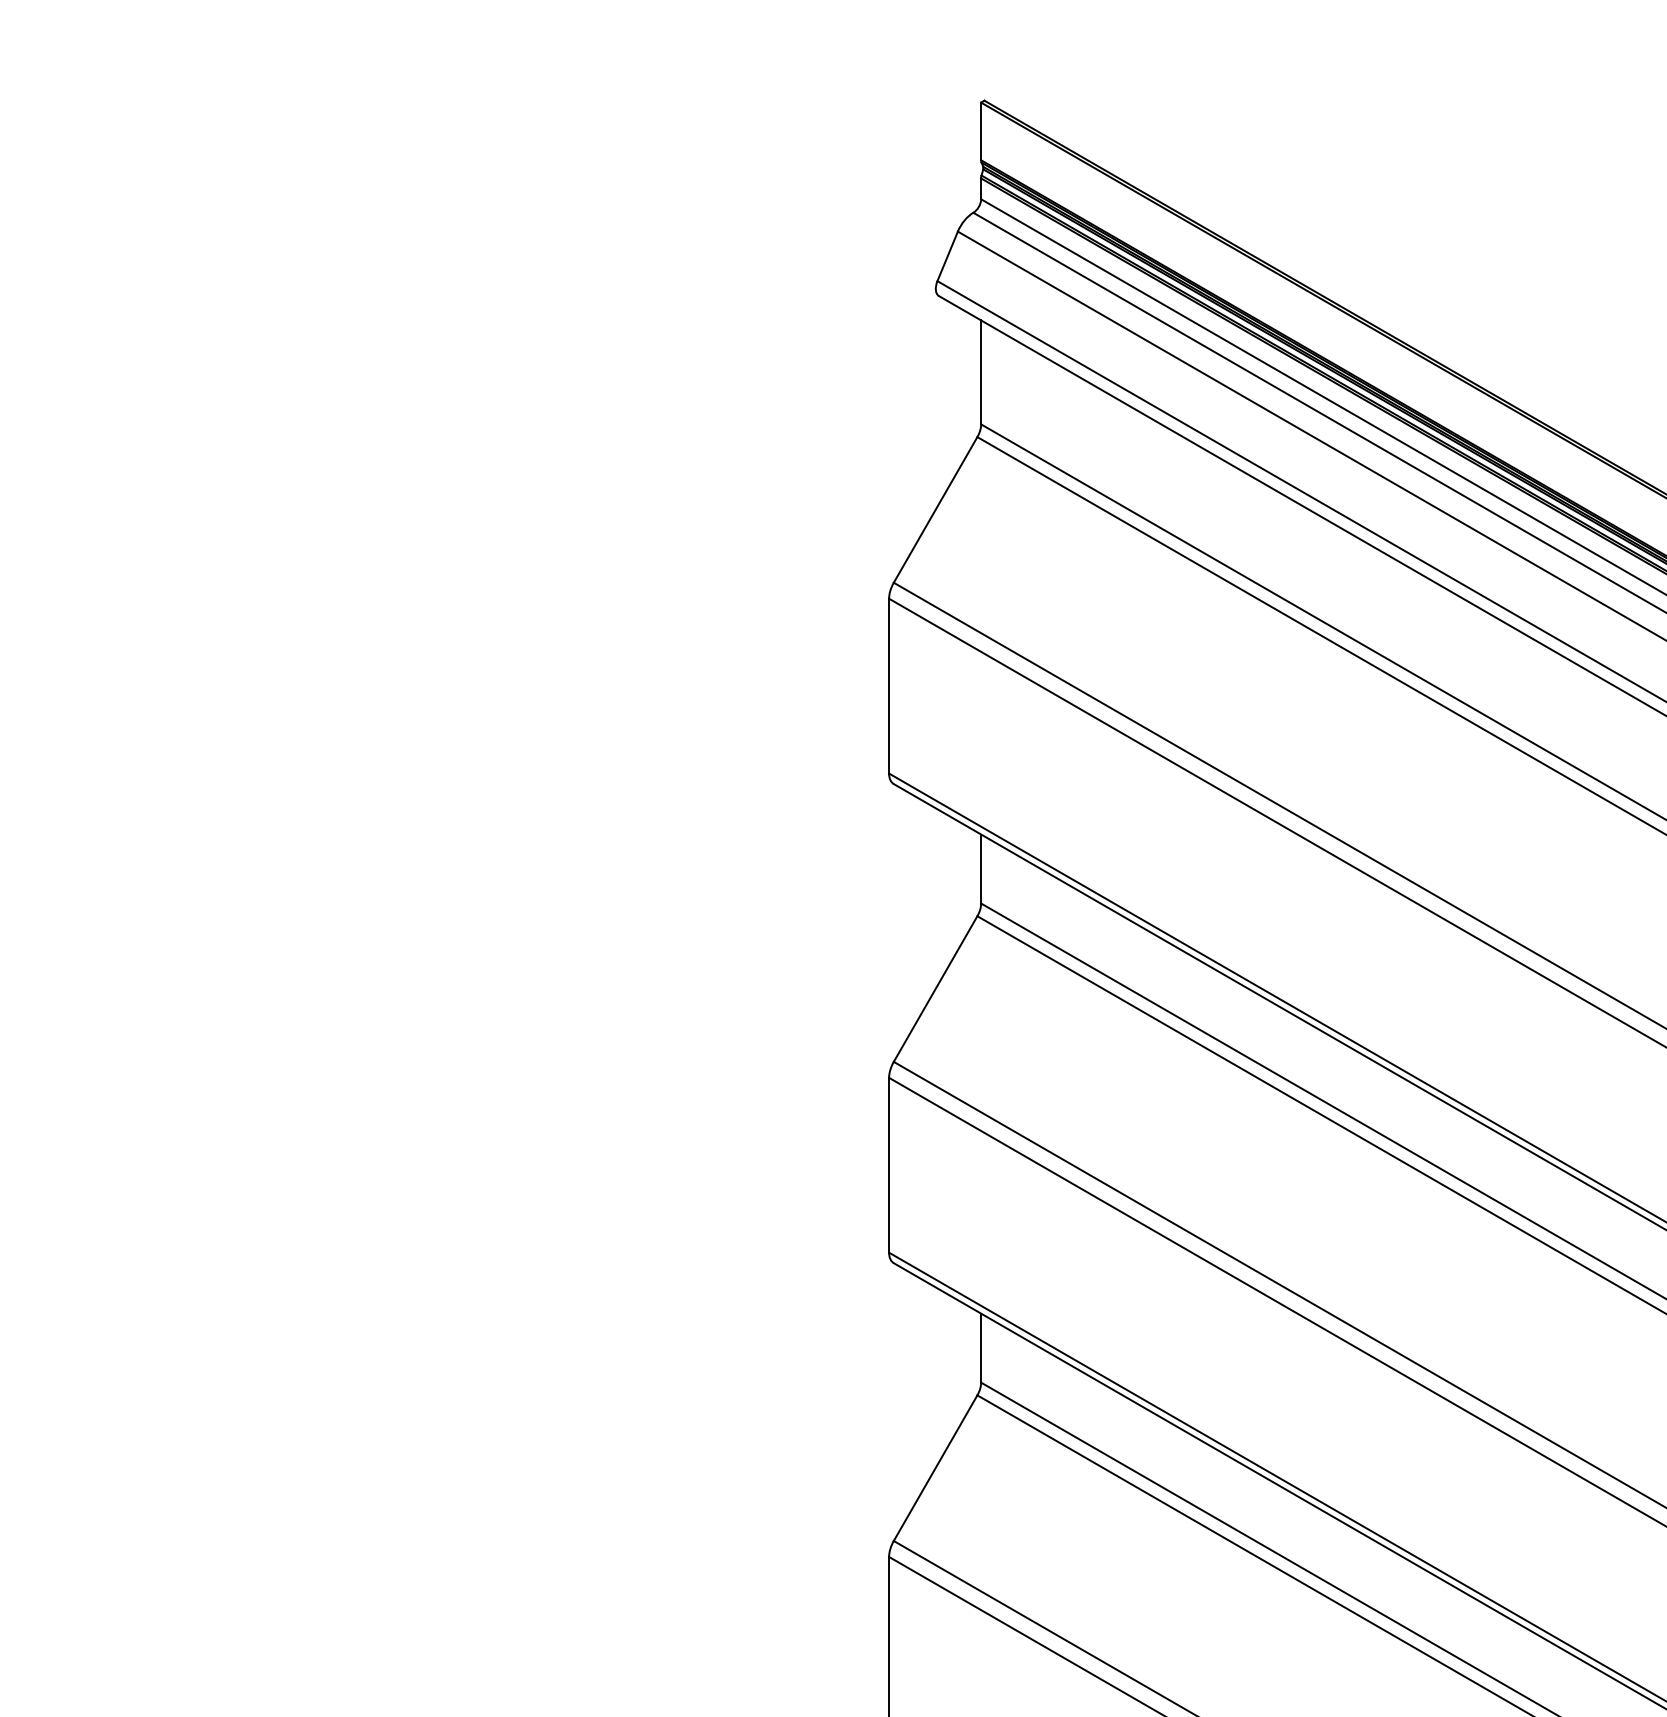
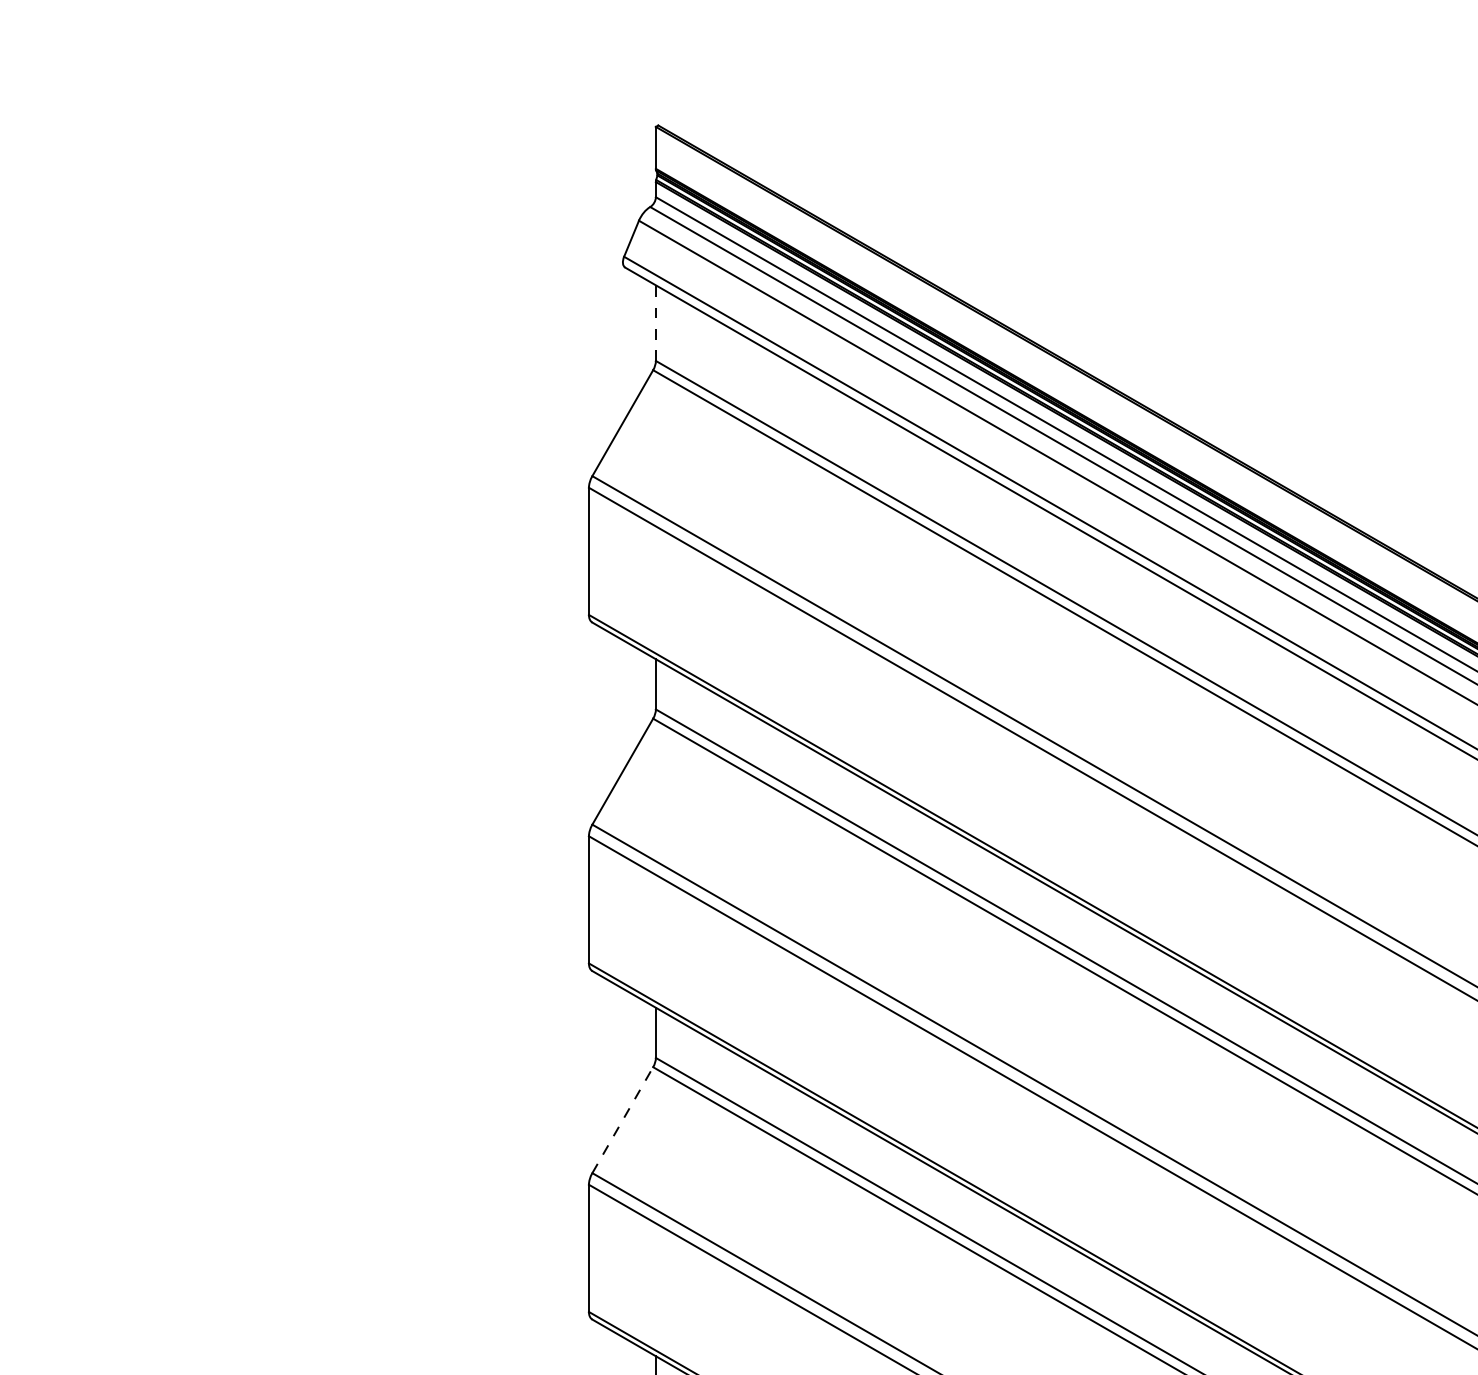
line: (980, 372) -> (655, 323), solid -> dashed
line: (936, 1467) -> (623, 1119), solid -> dashed

